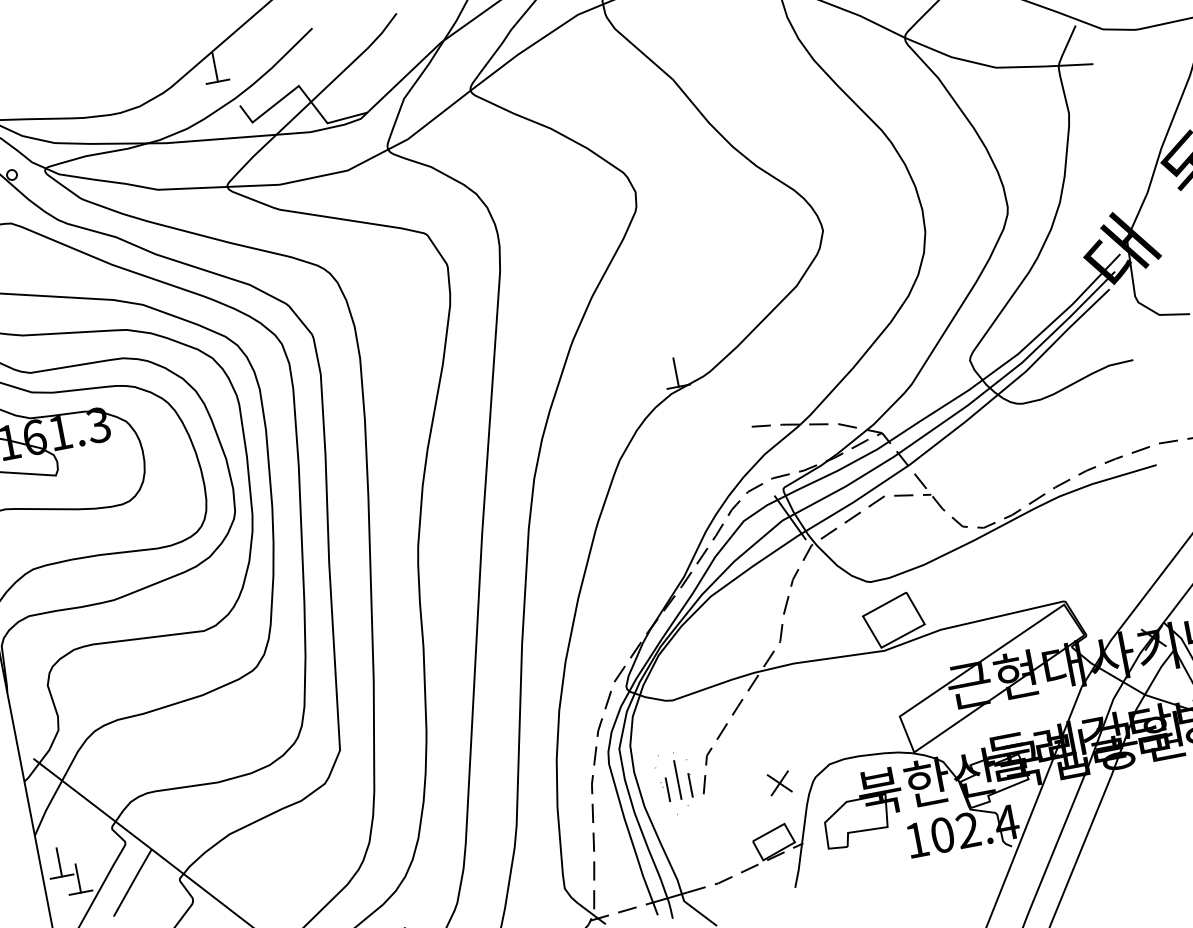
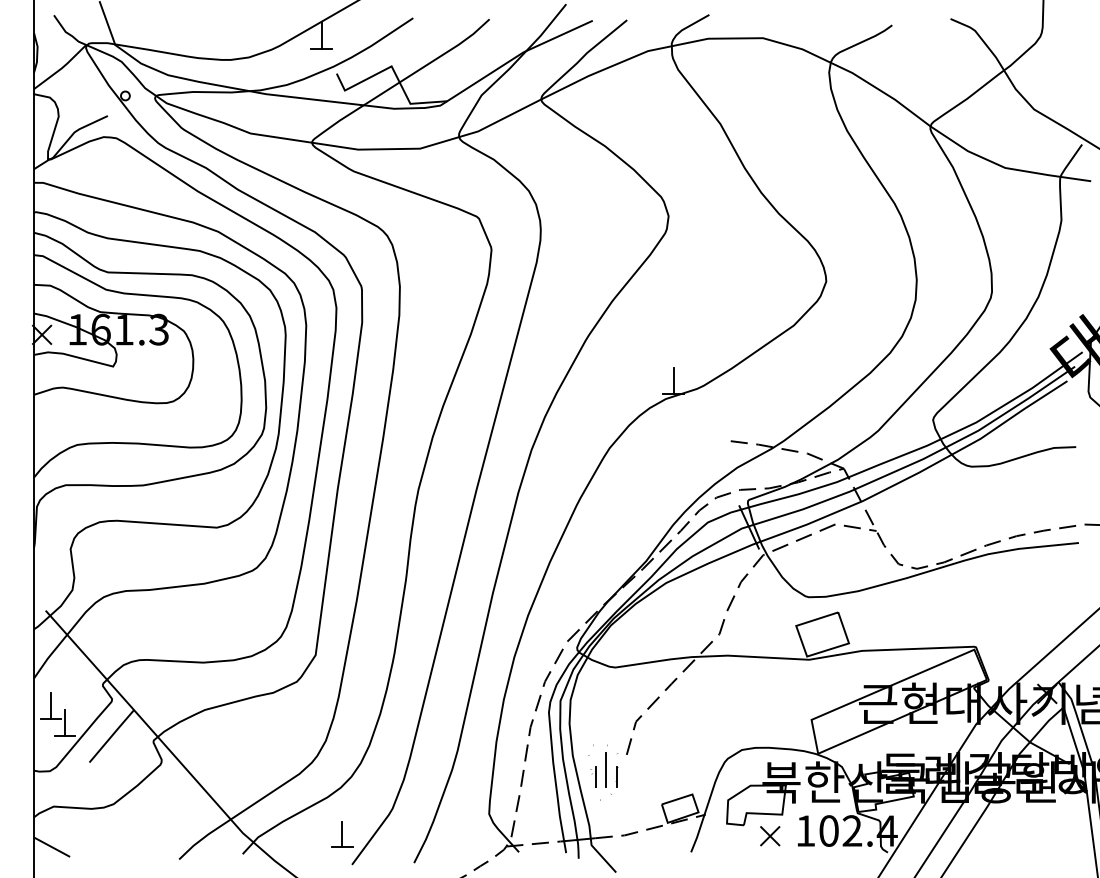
part: (675, 783) -> (603, 772), moved
part: (780, 783) -> (770, 836), moved

